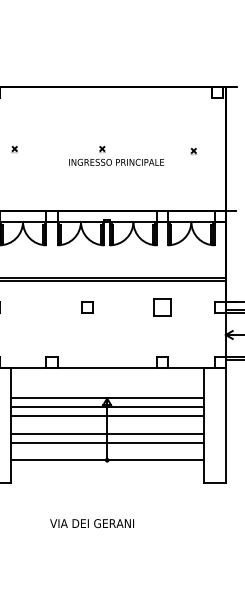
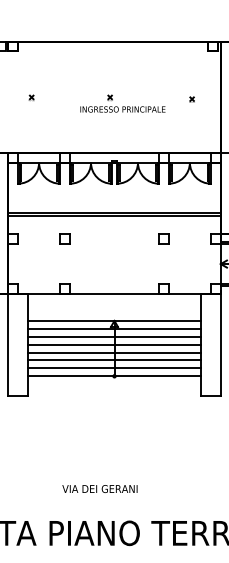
part: (87, 306) -> (64, 238), moved
part: (161, 306) -> (163, 238), size x0.62
line: (107, 424) -> (114, 344), added
line: (107, 451) -> (114, 368), added
text: (91, 523) -> (99, 488), moved

